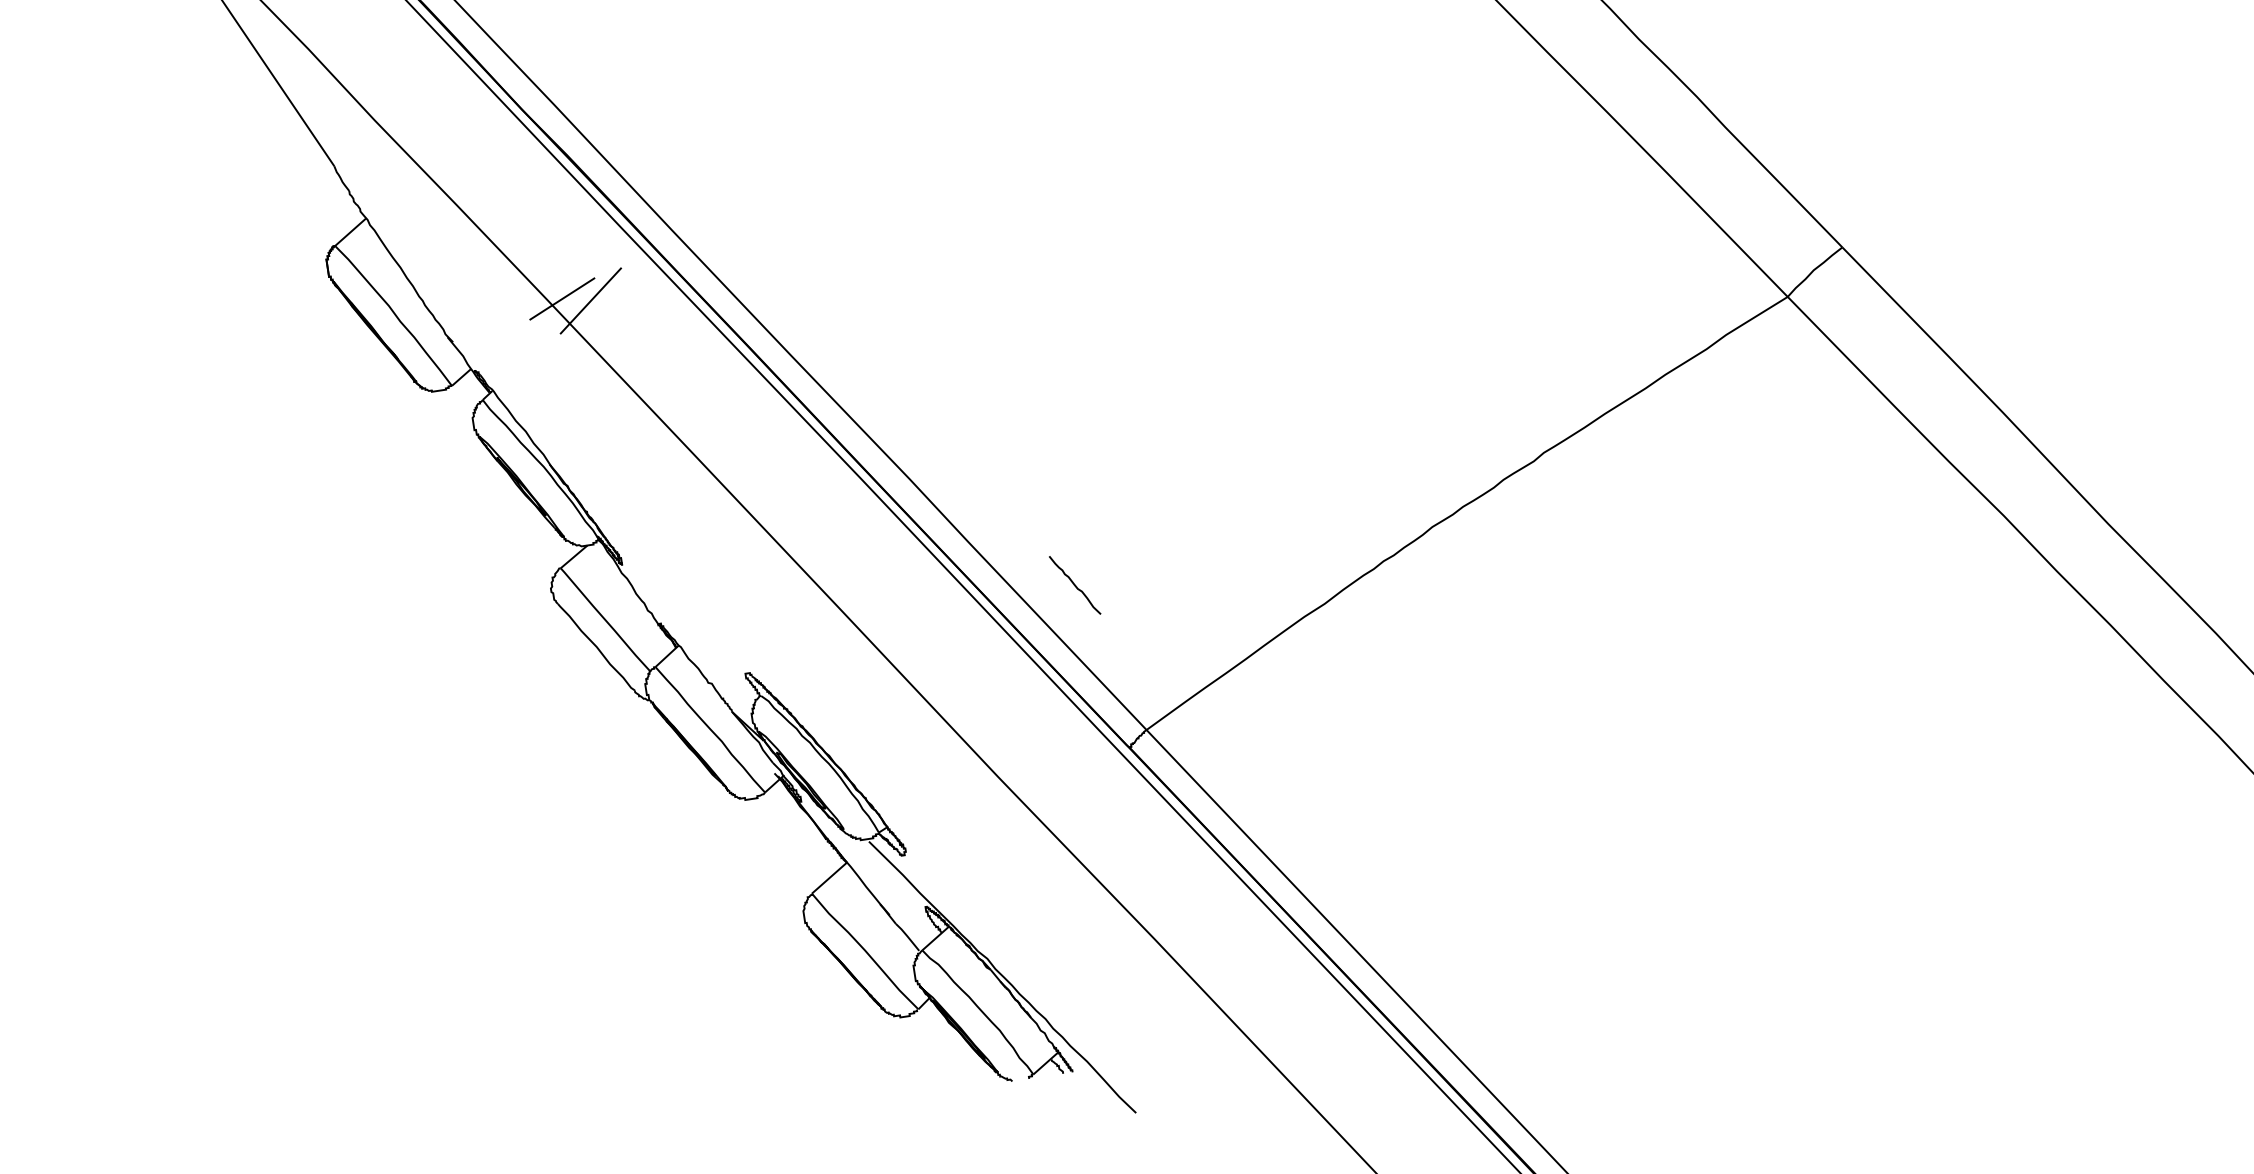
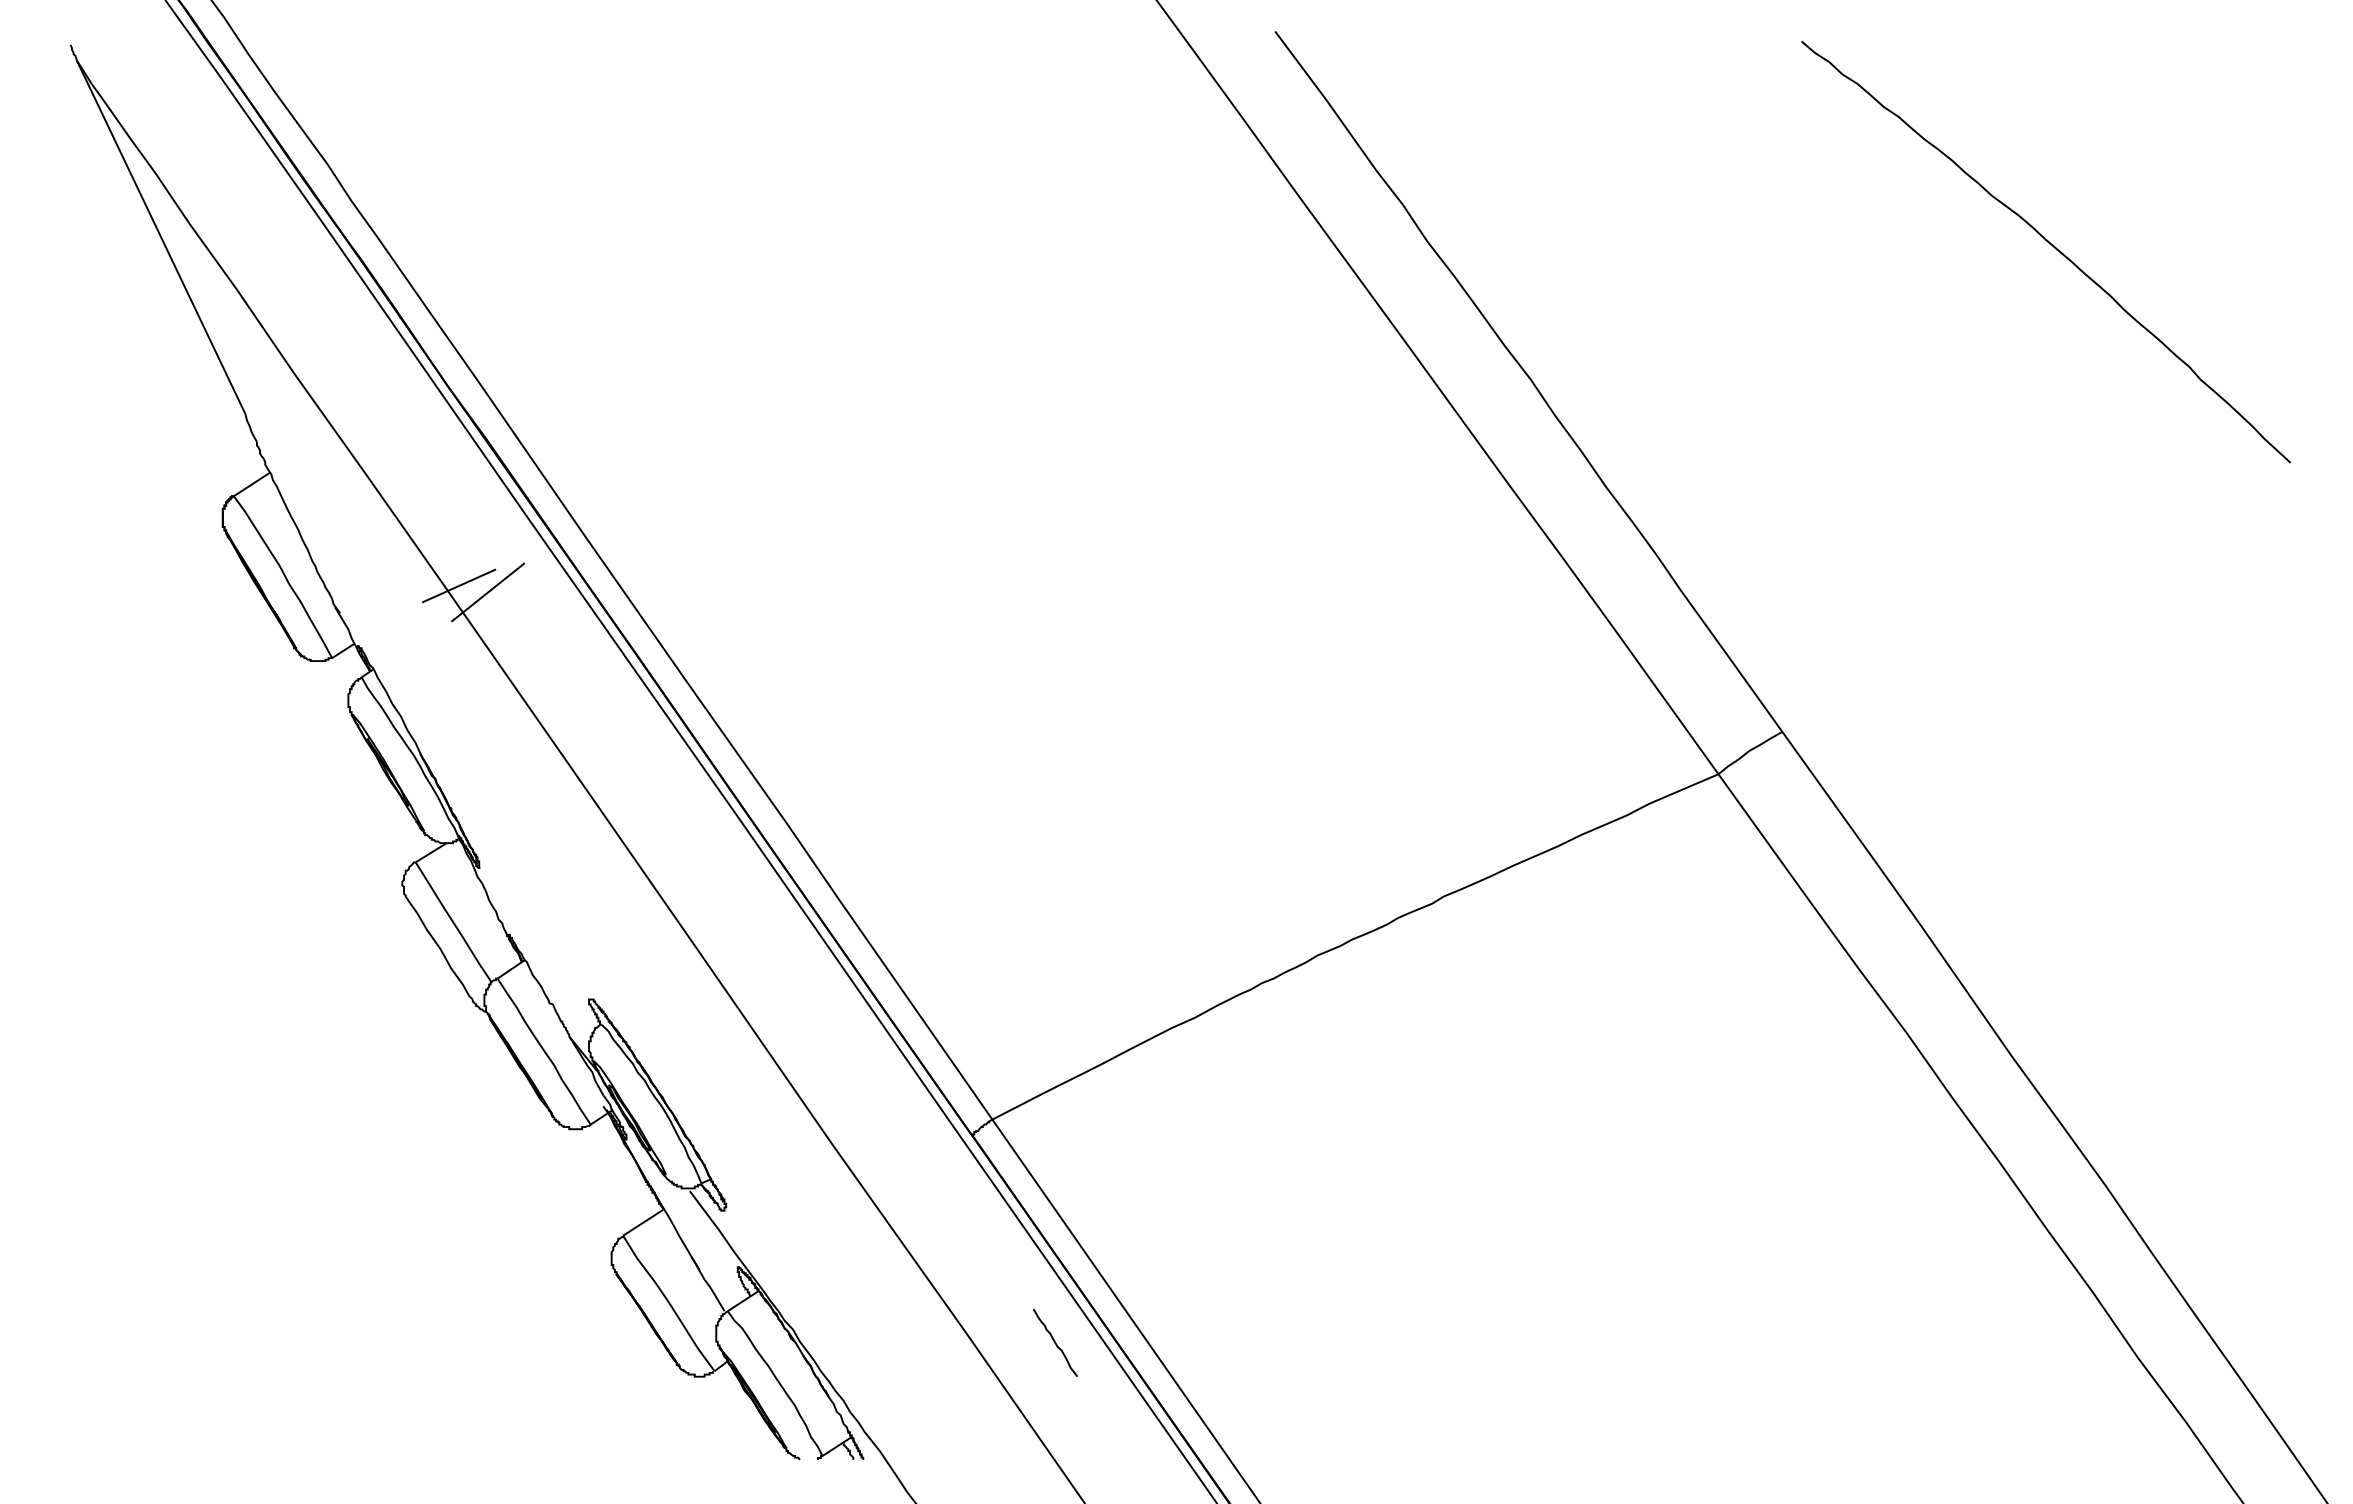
curve: (1074, 585) -> (1054, 1342), moved

